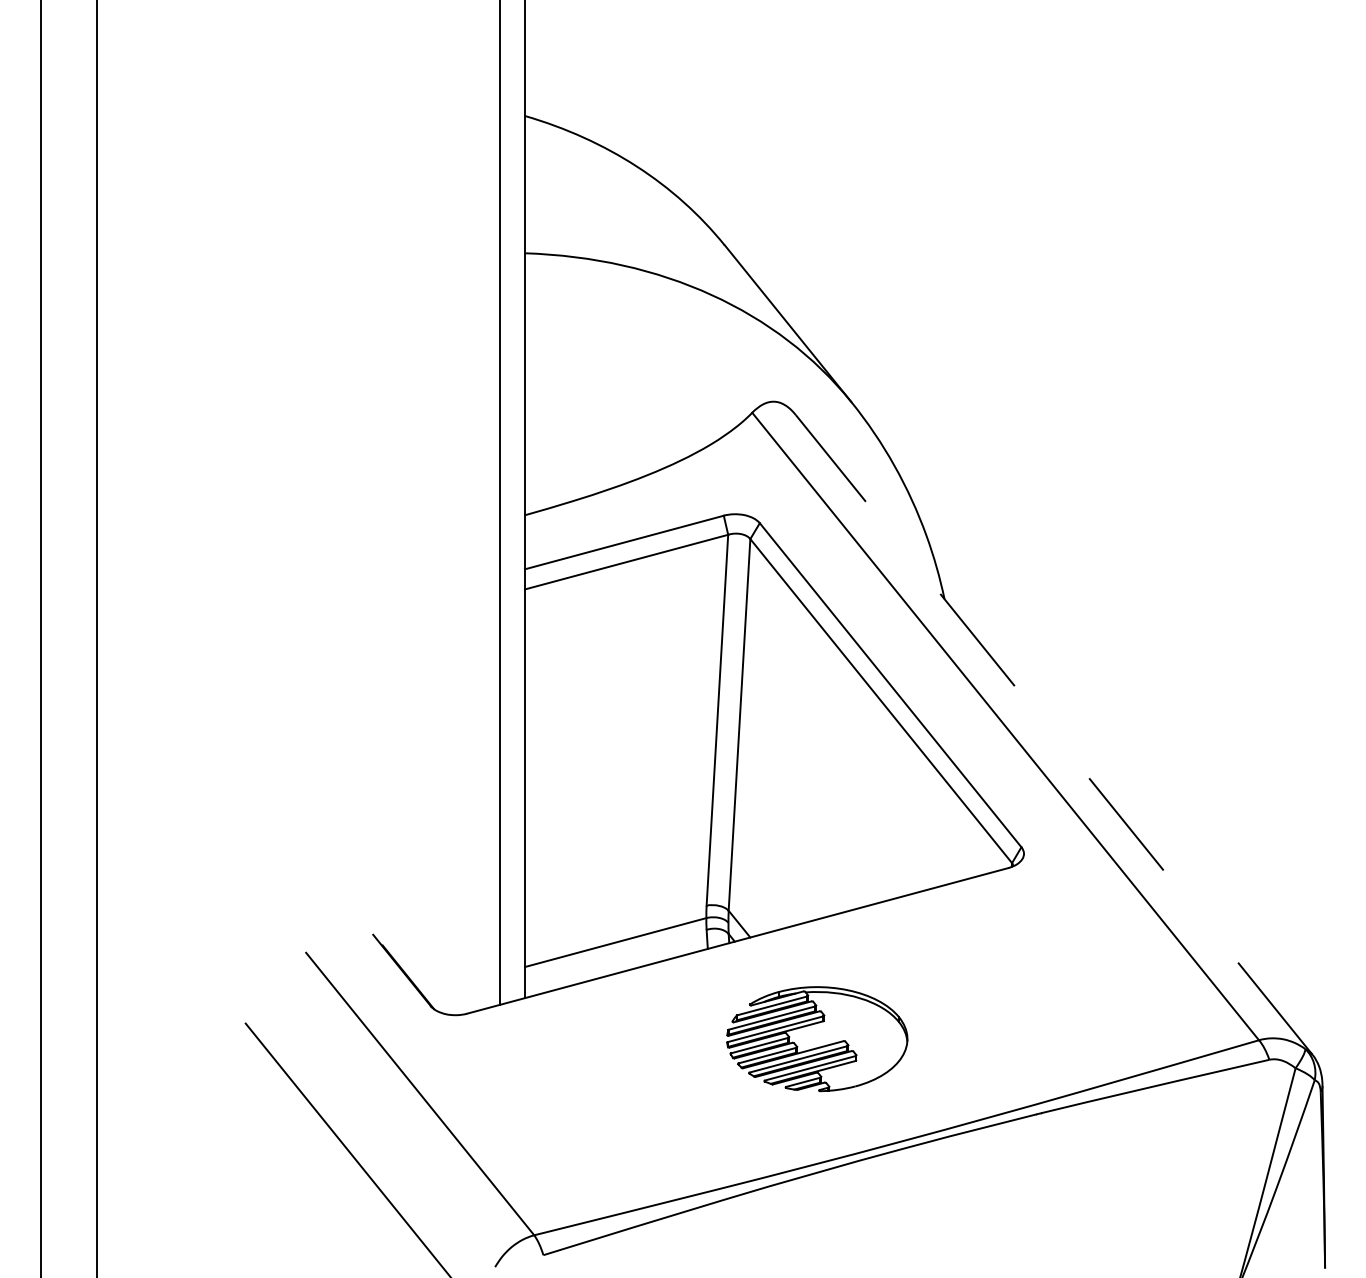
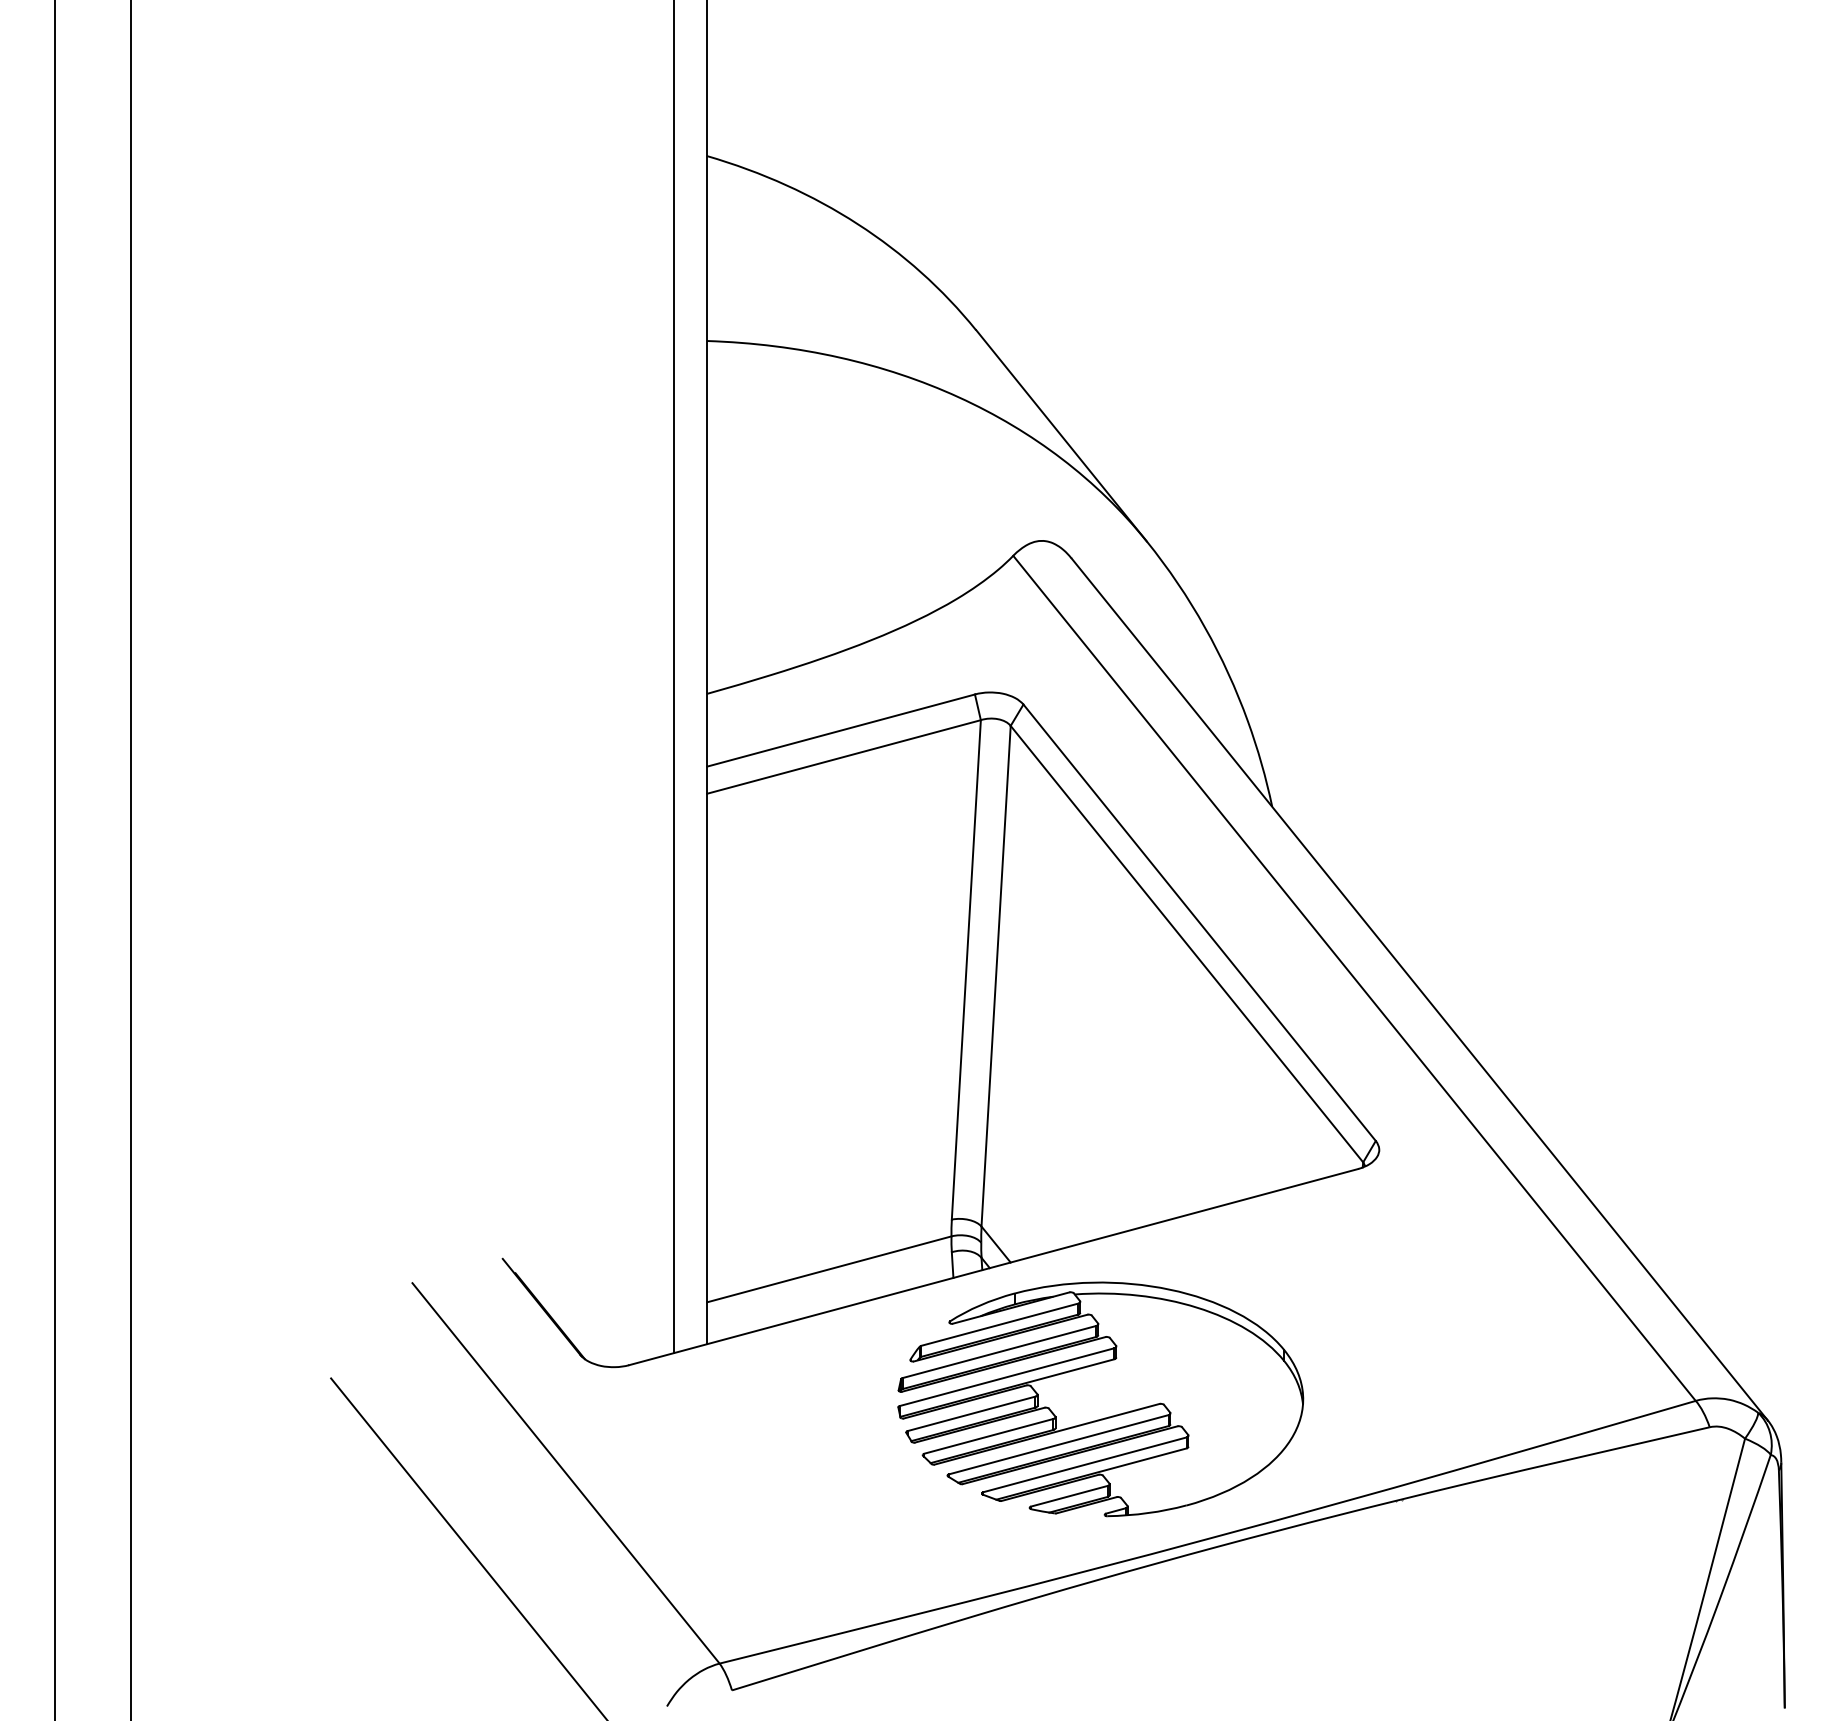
line: (1053, 734) -> (1419, 989), dashed -> solid
part: (817, 1039) -> (1100, 1399), size x1.67

